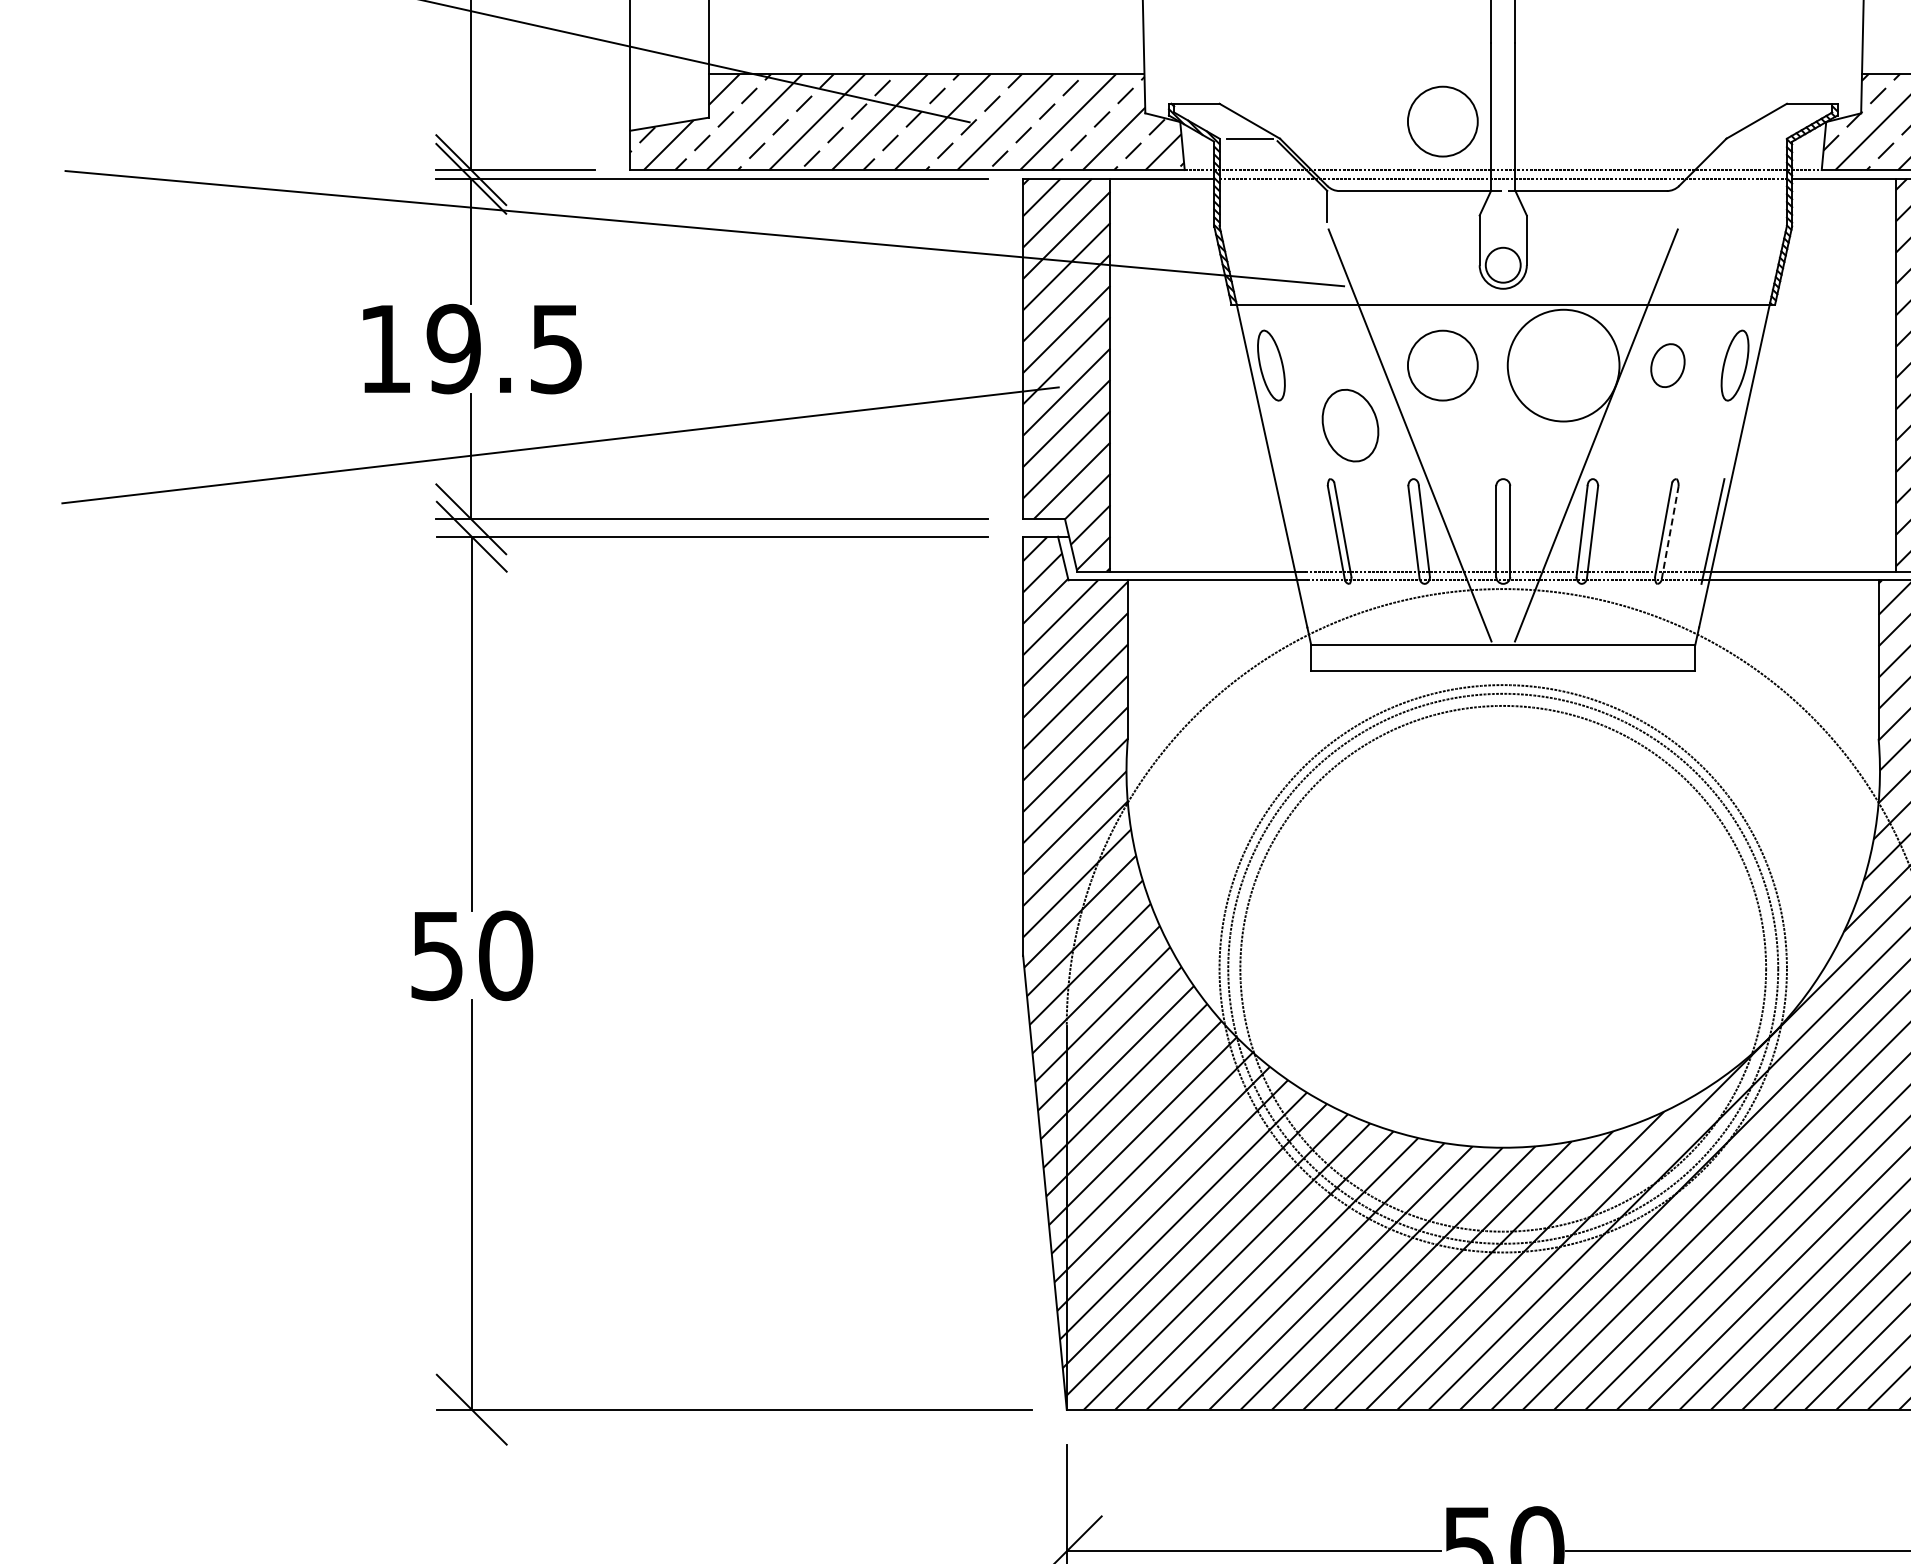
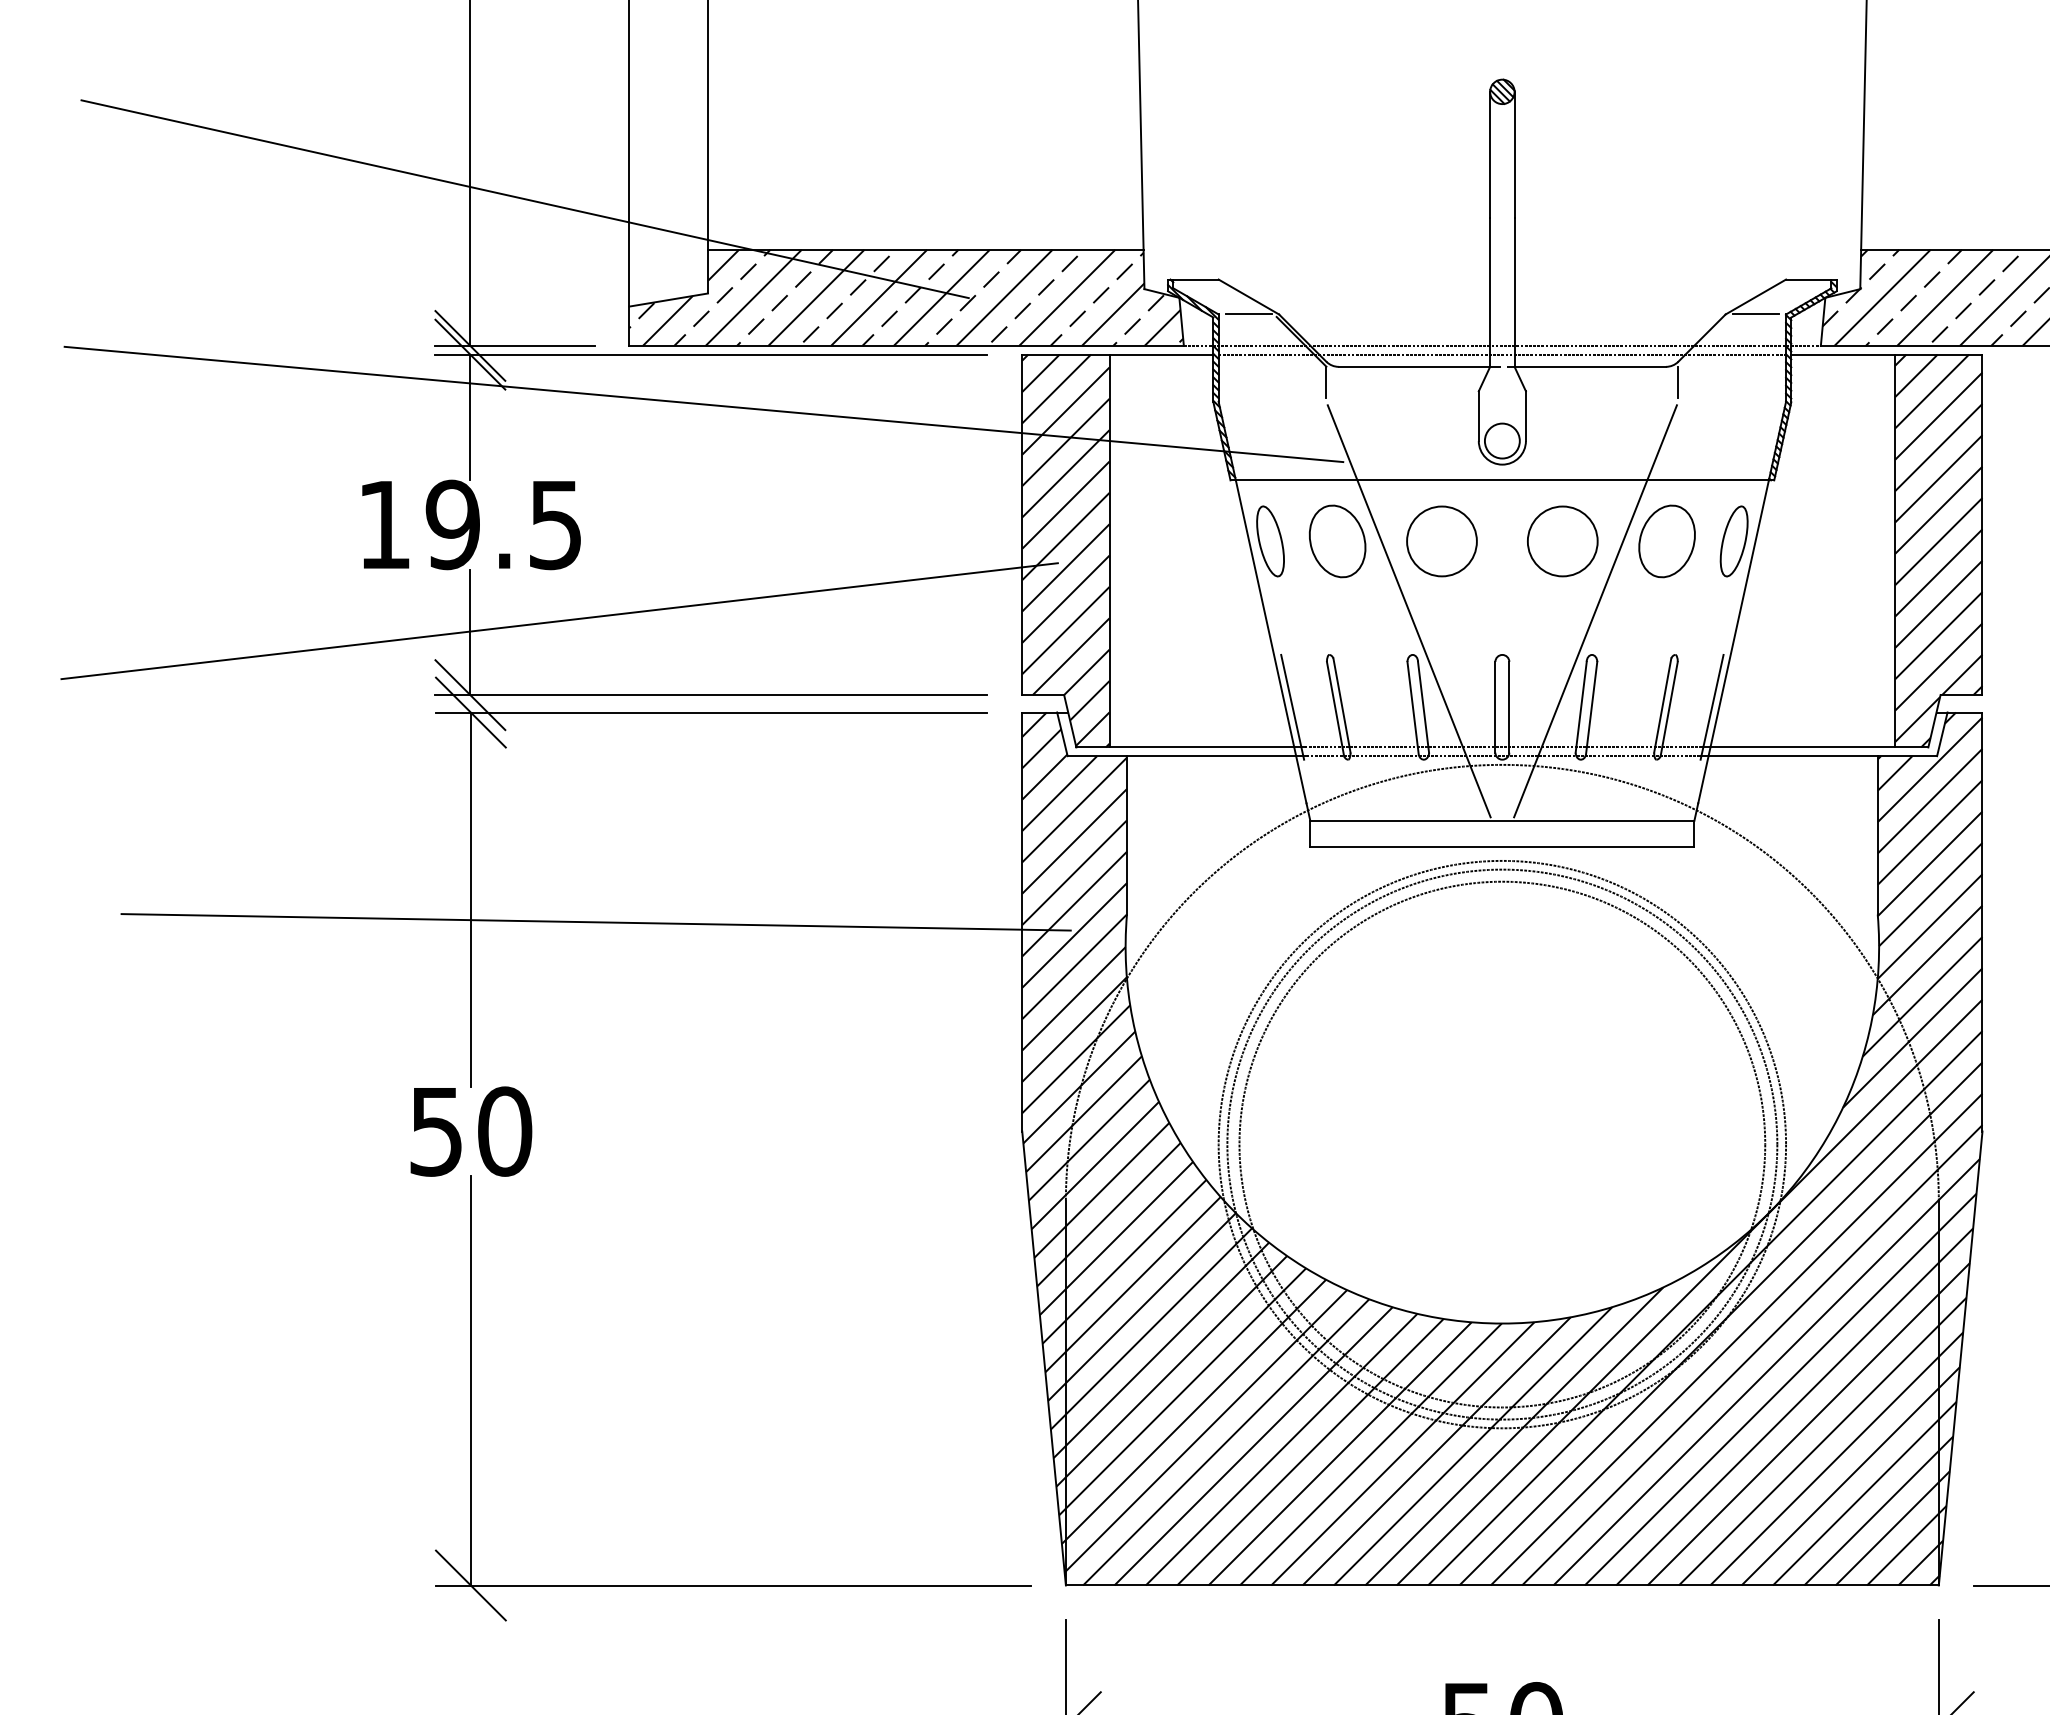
circle: (1442, 121) -> (1441, 297), removed
line: (1756, 138) -> (1755, 314), added
line: (1679, 206) -> (1678, 382), added
circle: (1563, 365) -> (1562, 541), size x0.62
part: (1667, 365) -> (1666, 541), size x1.67
part: (1350, 425) -> (1337, 541), moved
line: (1293, 530) -> (1292, 706), added
line: (1670, 533) -> (1669, 709), dashed -> solid
line: (596, 746) -> (595, 922), added

